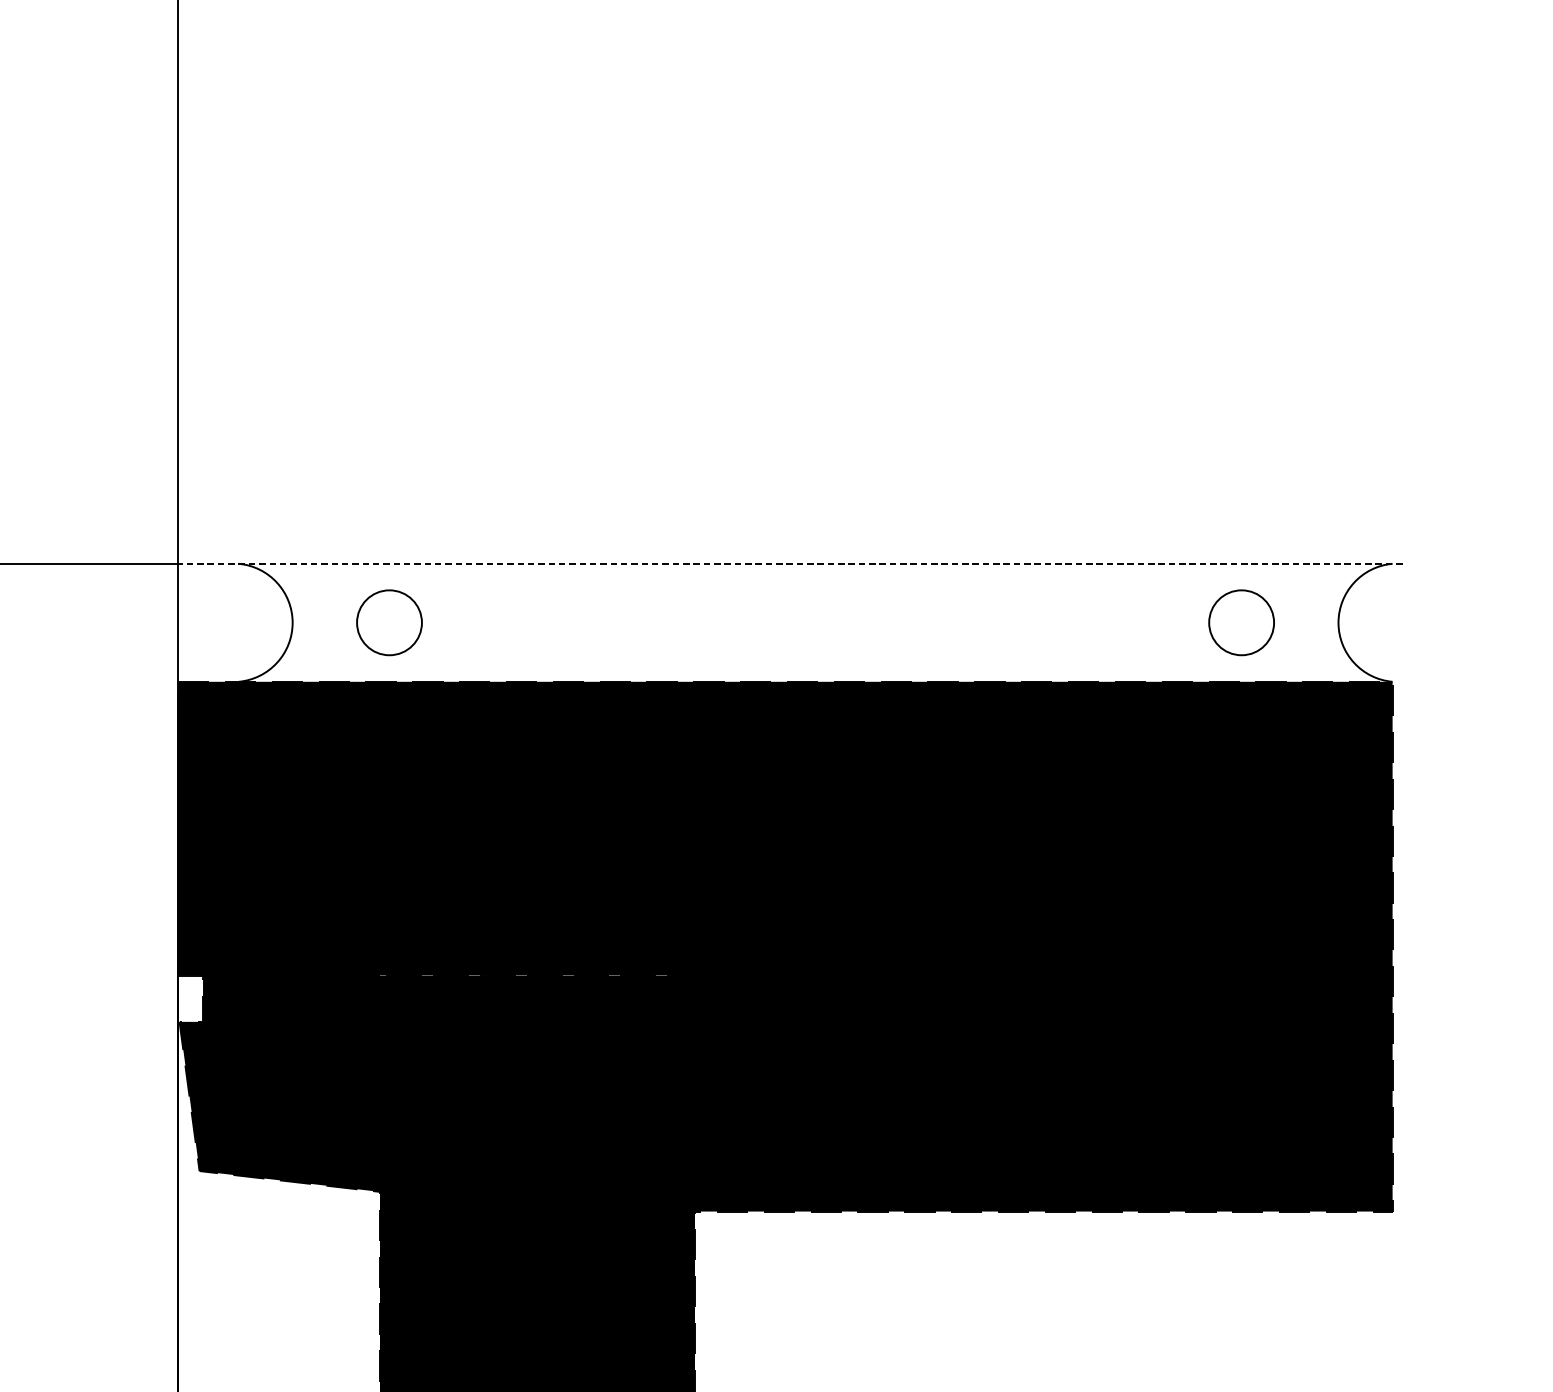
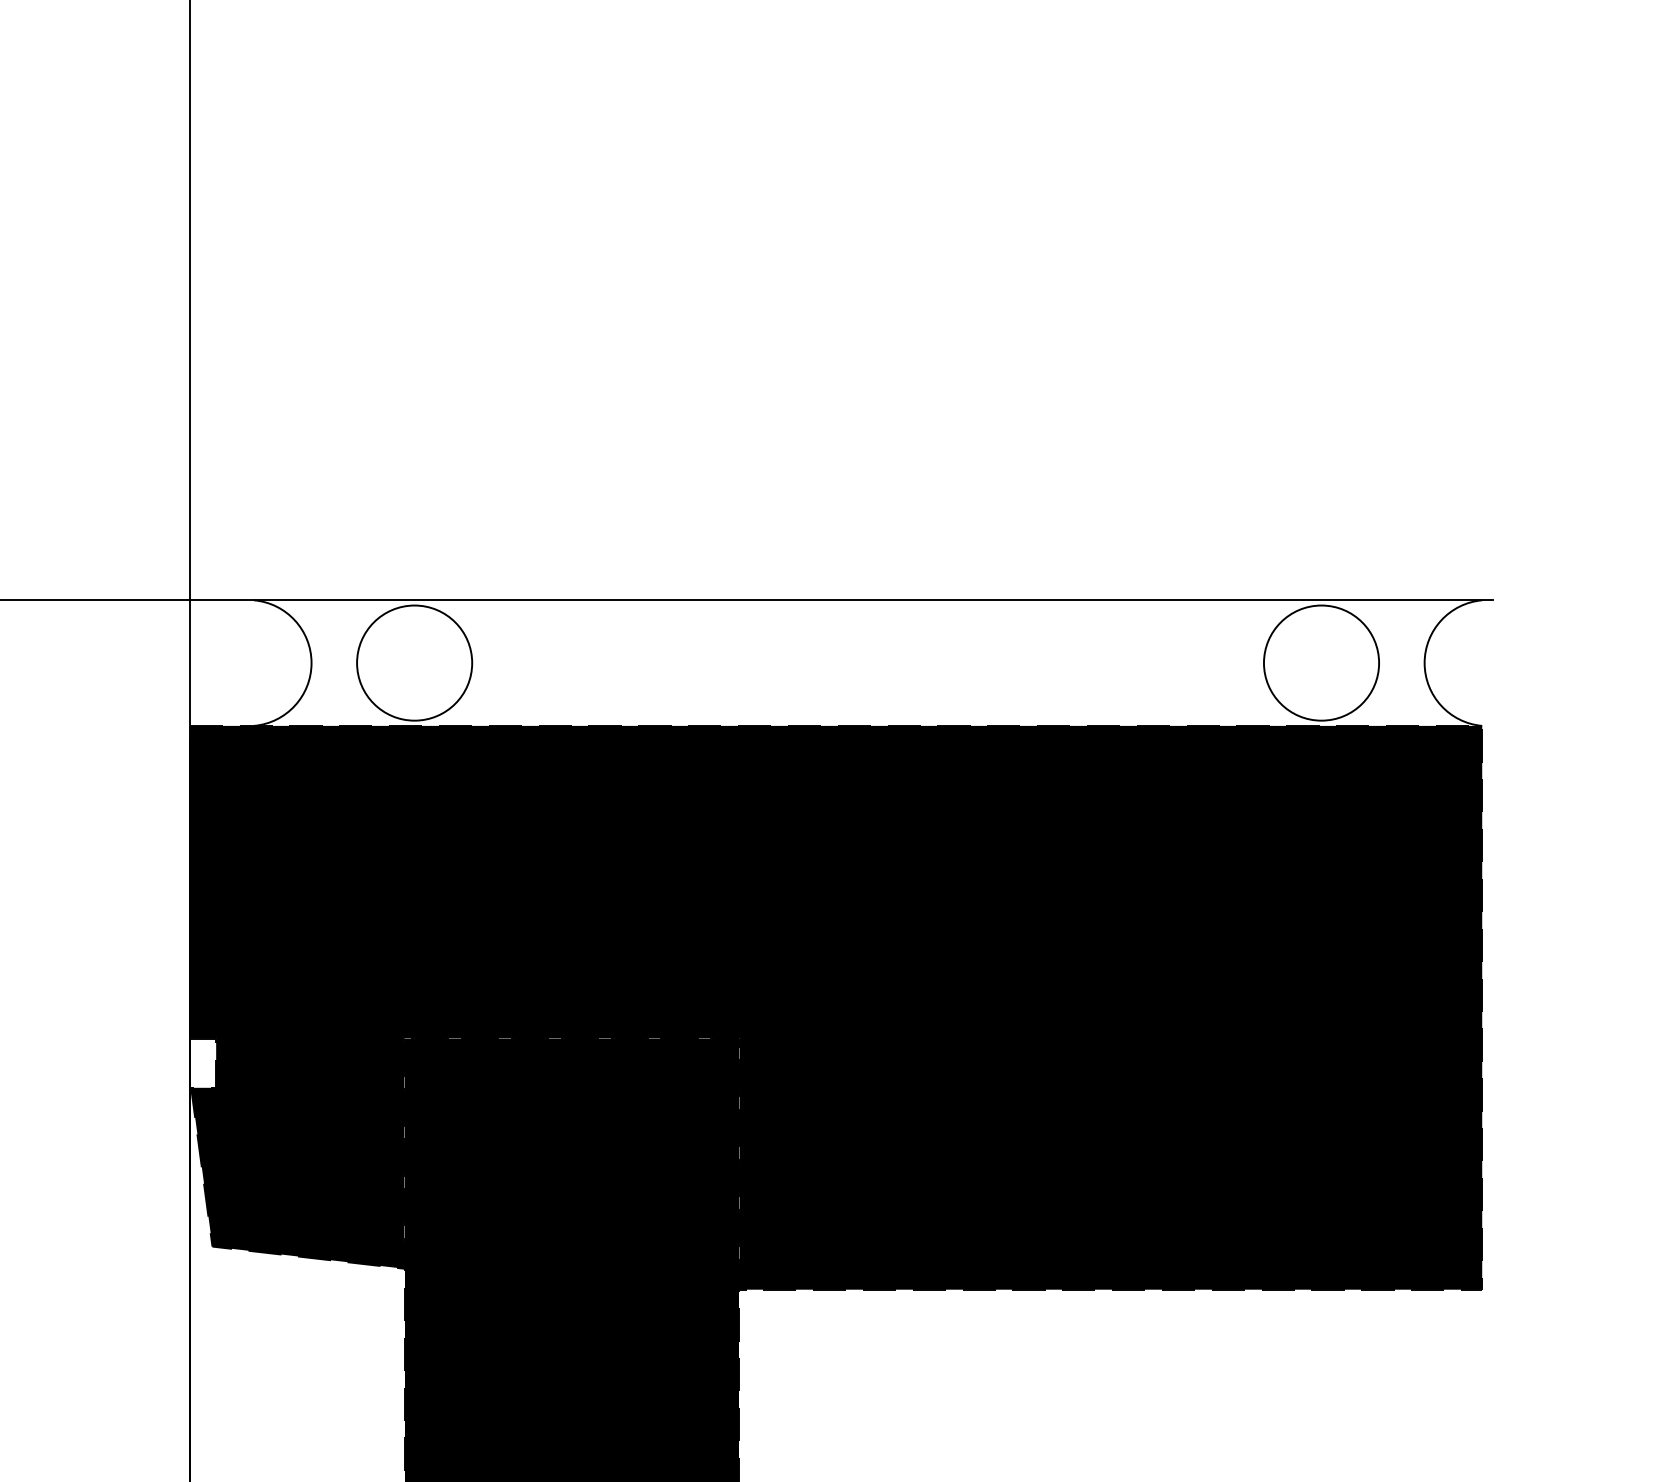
line: (790, 563) -> (841, 600), dashed -> solid
circle: (389, 622) -> (414, 662), size x1.67
circle: (1241, 622) -> (1321, 662), size x1.67

